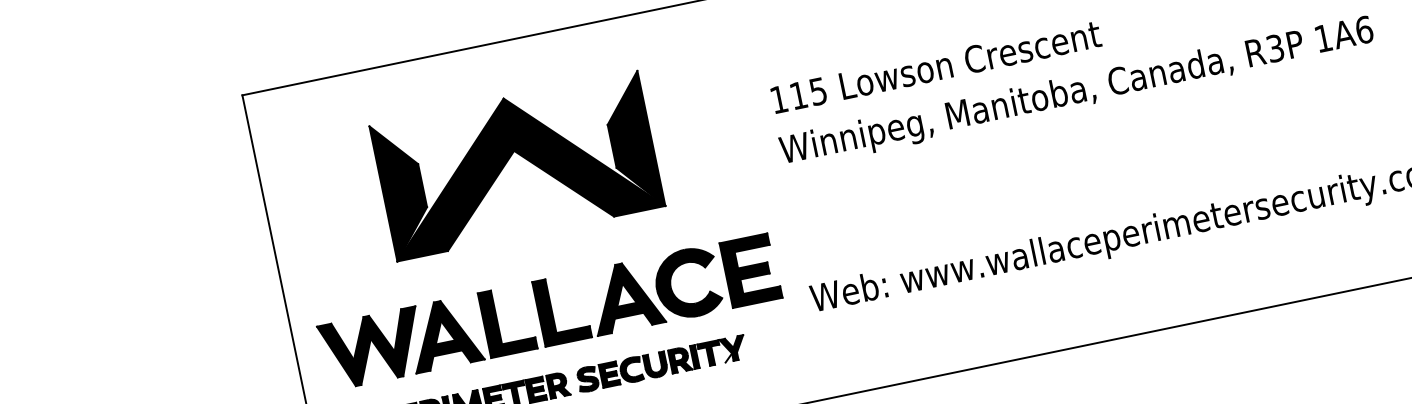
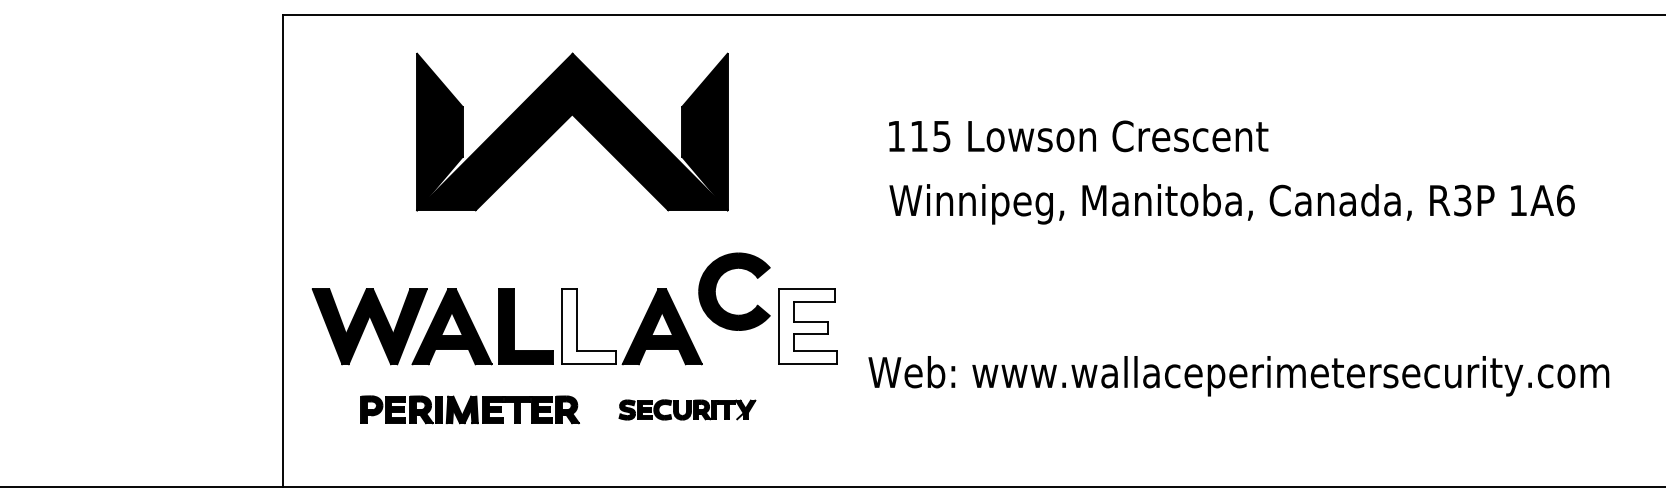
text: (936, 67) -> (1078, 136), moved
text: (1076, 93) -> (1231, 204), moved
part: (509, 160) -> (564, 123), moved
fill: (750, 270) -> (807, 326), removed
part: (671, 283) -> (716, 287), moved
fill: (561, 309) -> (588, 326), removed
part: (661, 363) -> (687, 409), size x0.7

